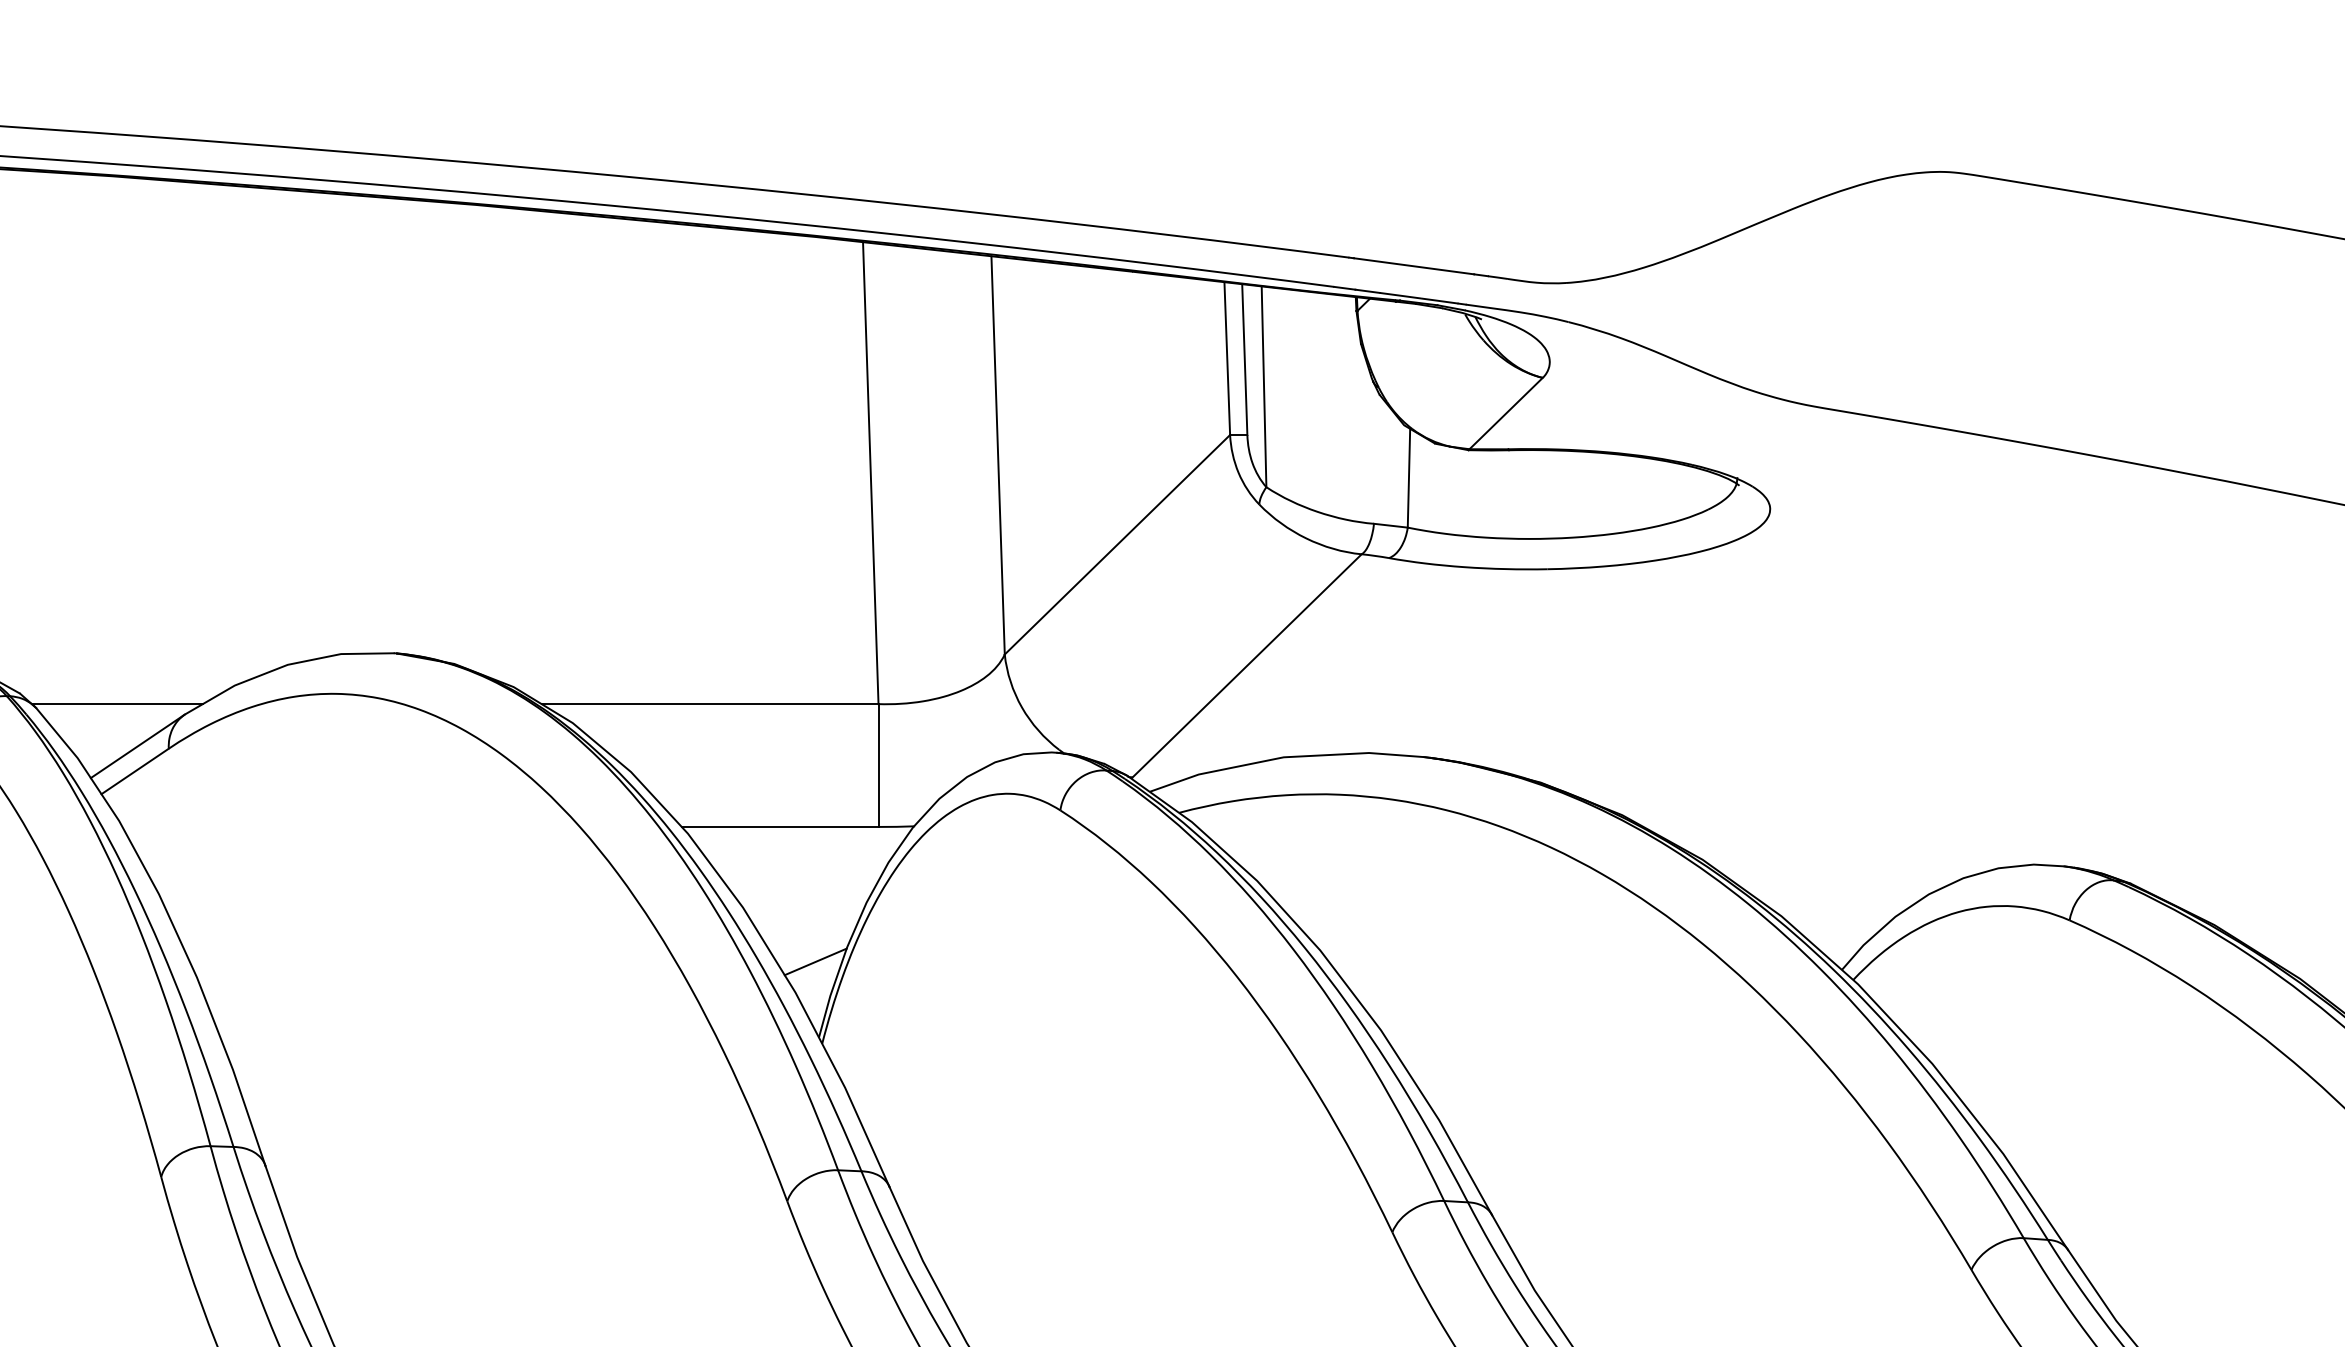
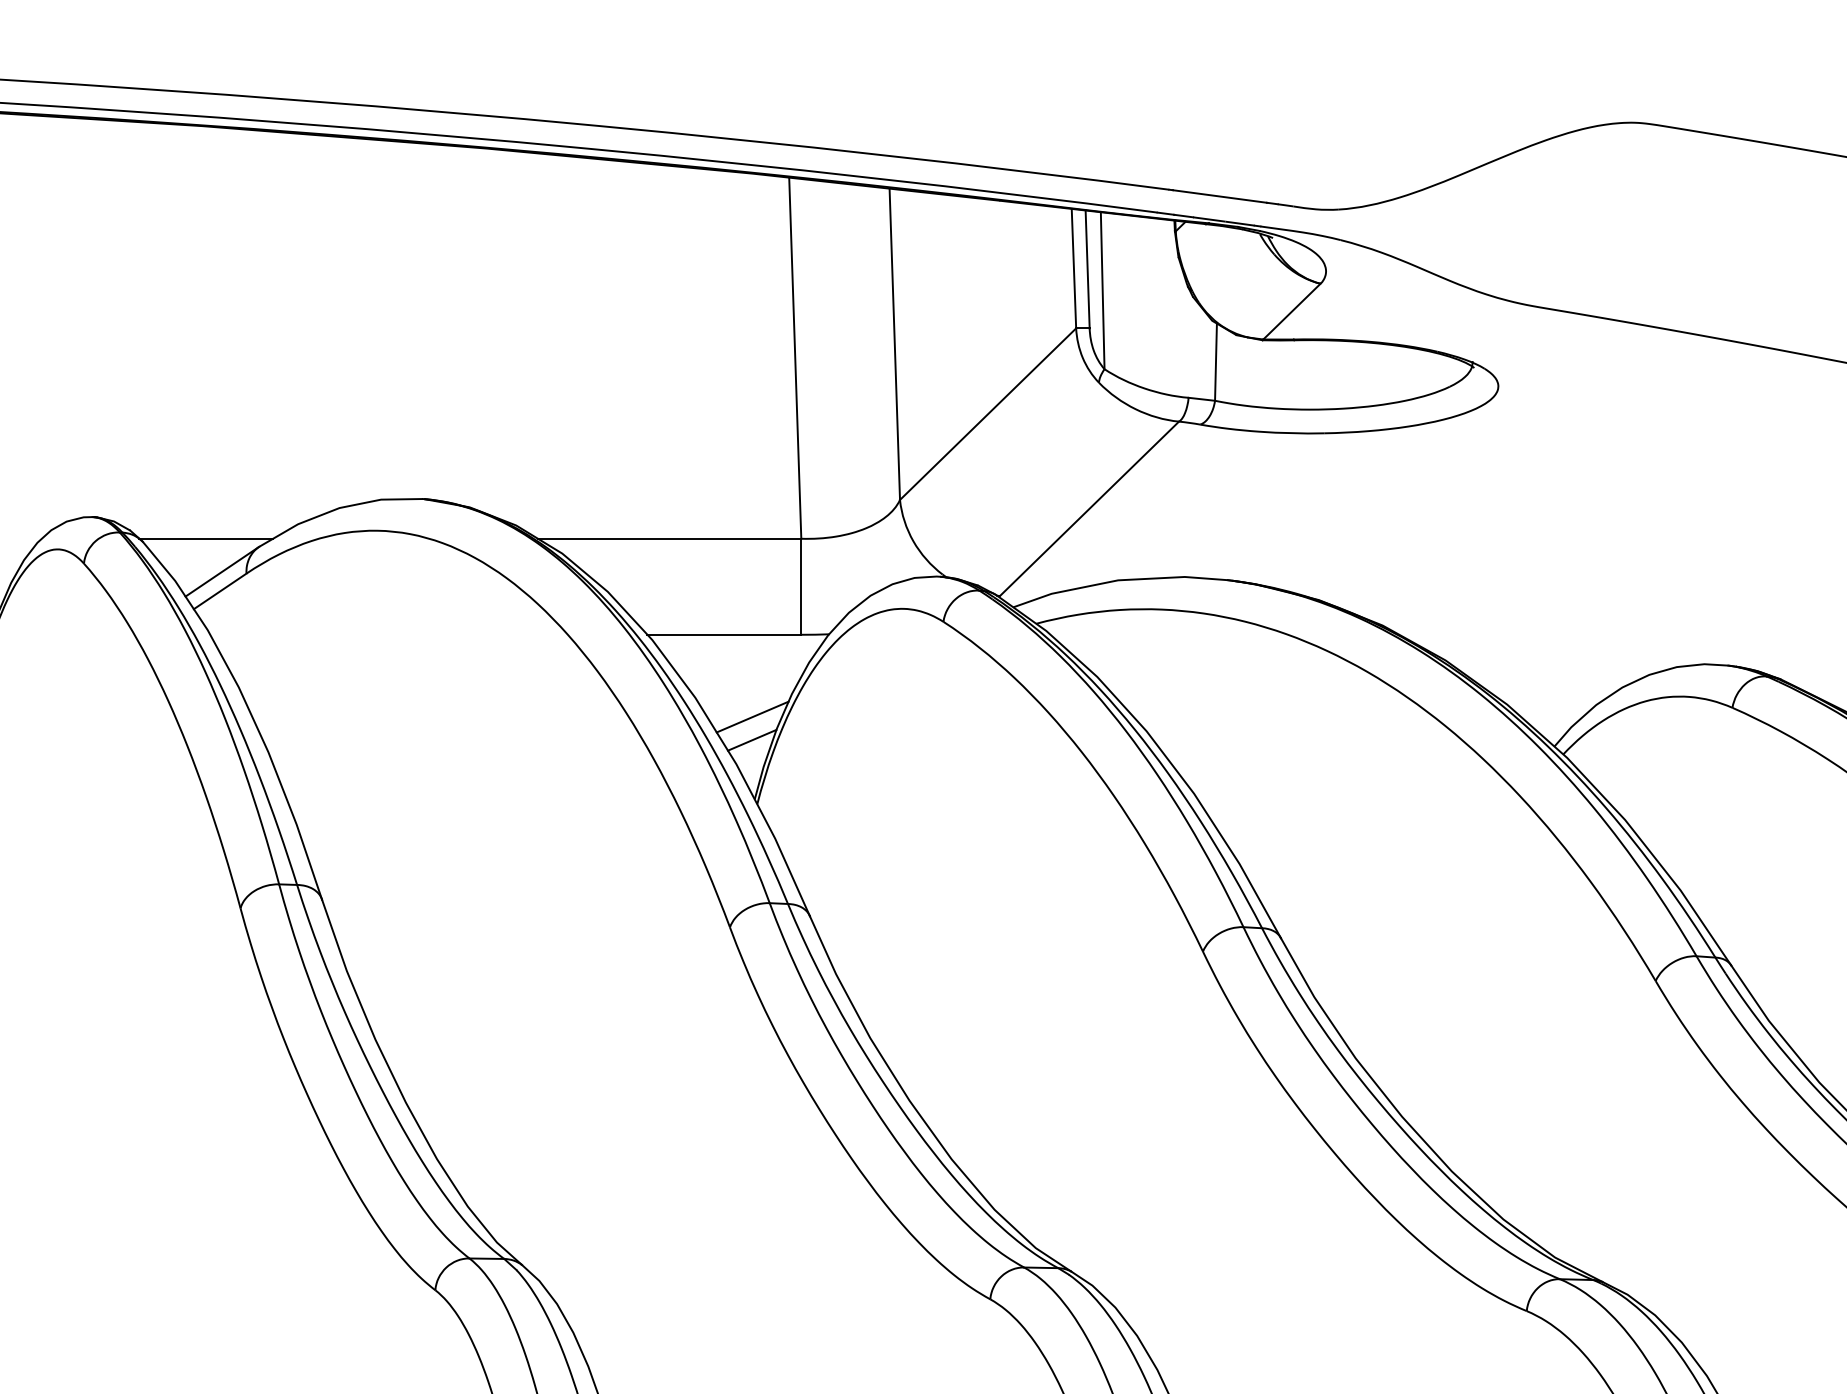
line: (816, 931) -> (752, 716), added

